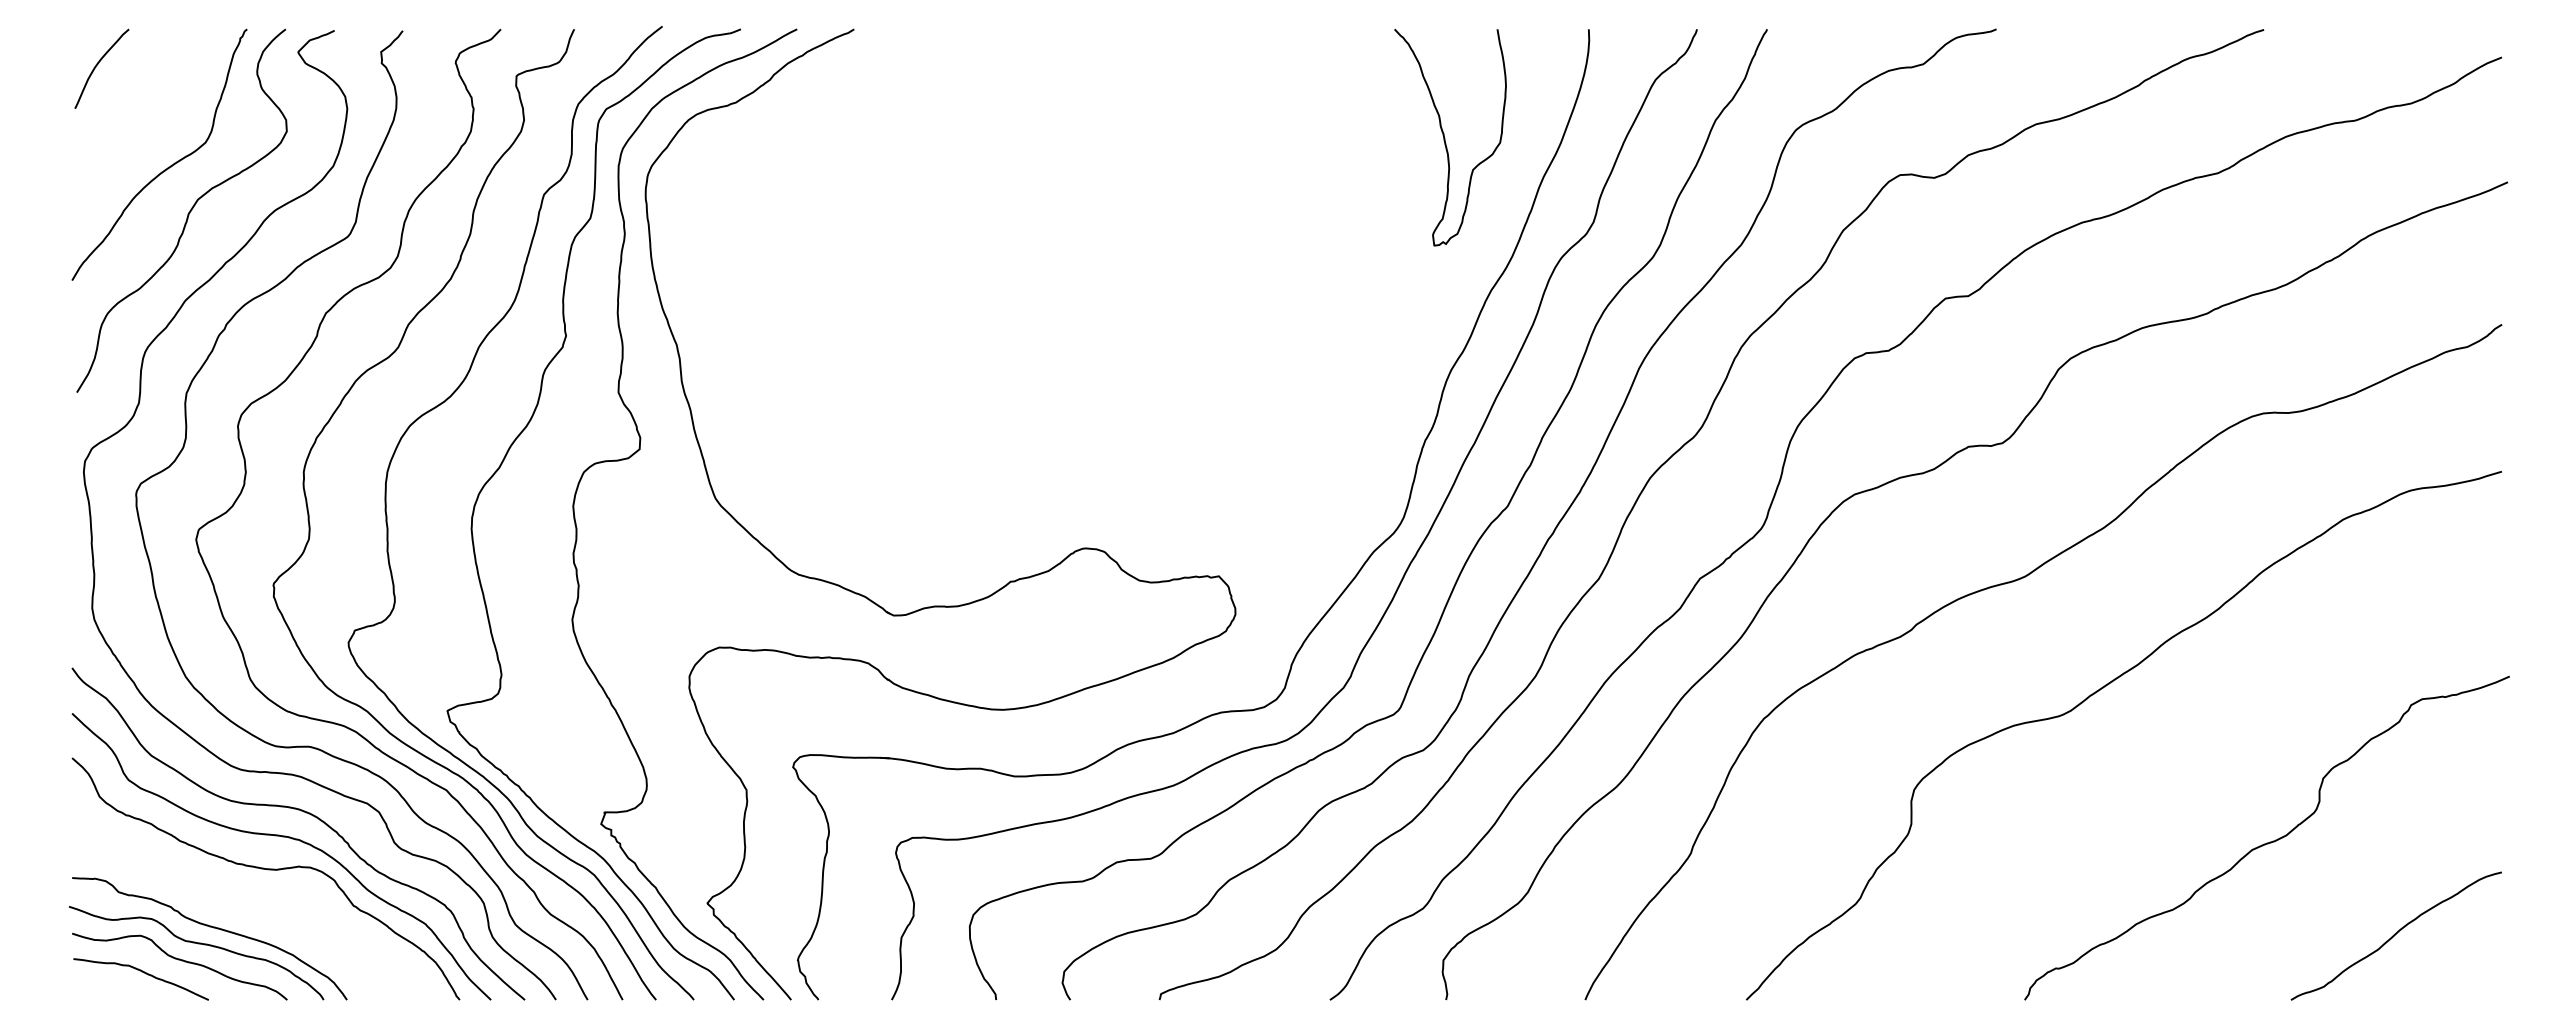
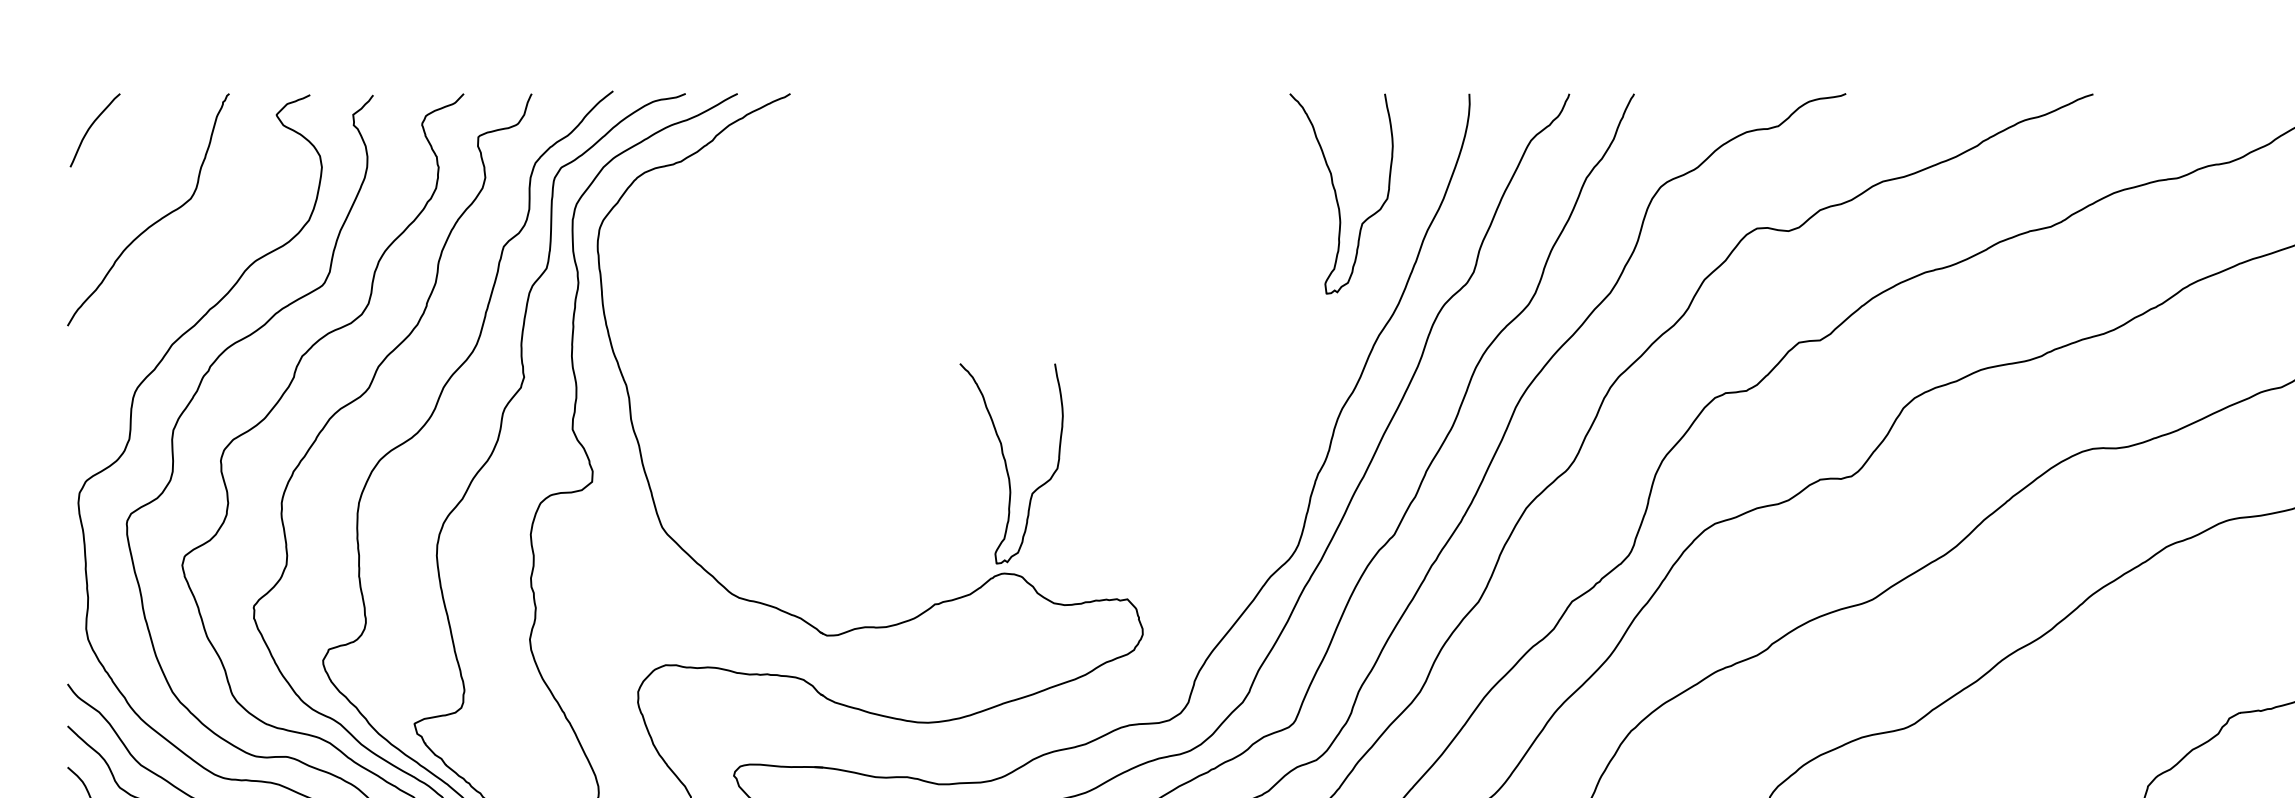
curve: (187, 213) -> (174, 264), removed
curve: (1088, 430) -> (1006, 464), added

